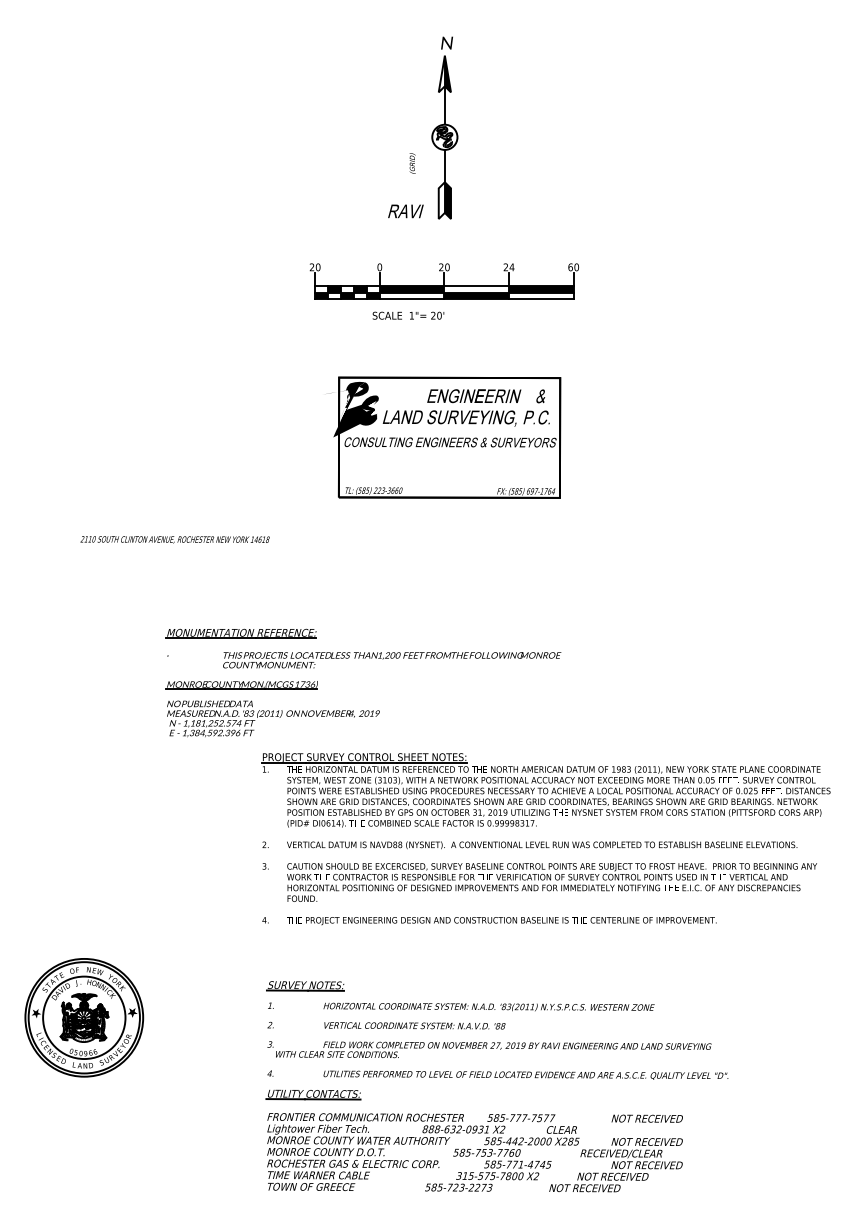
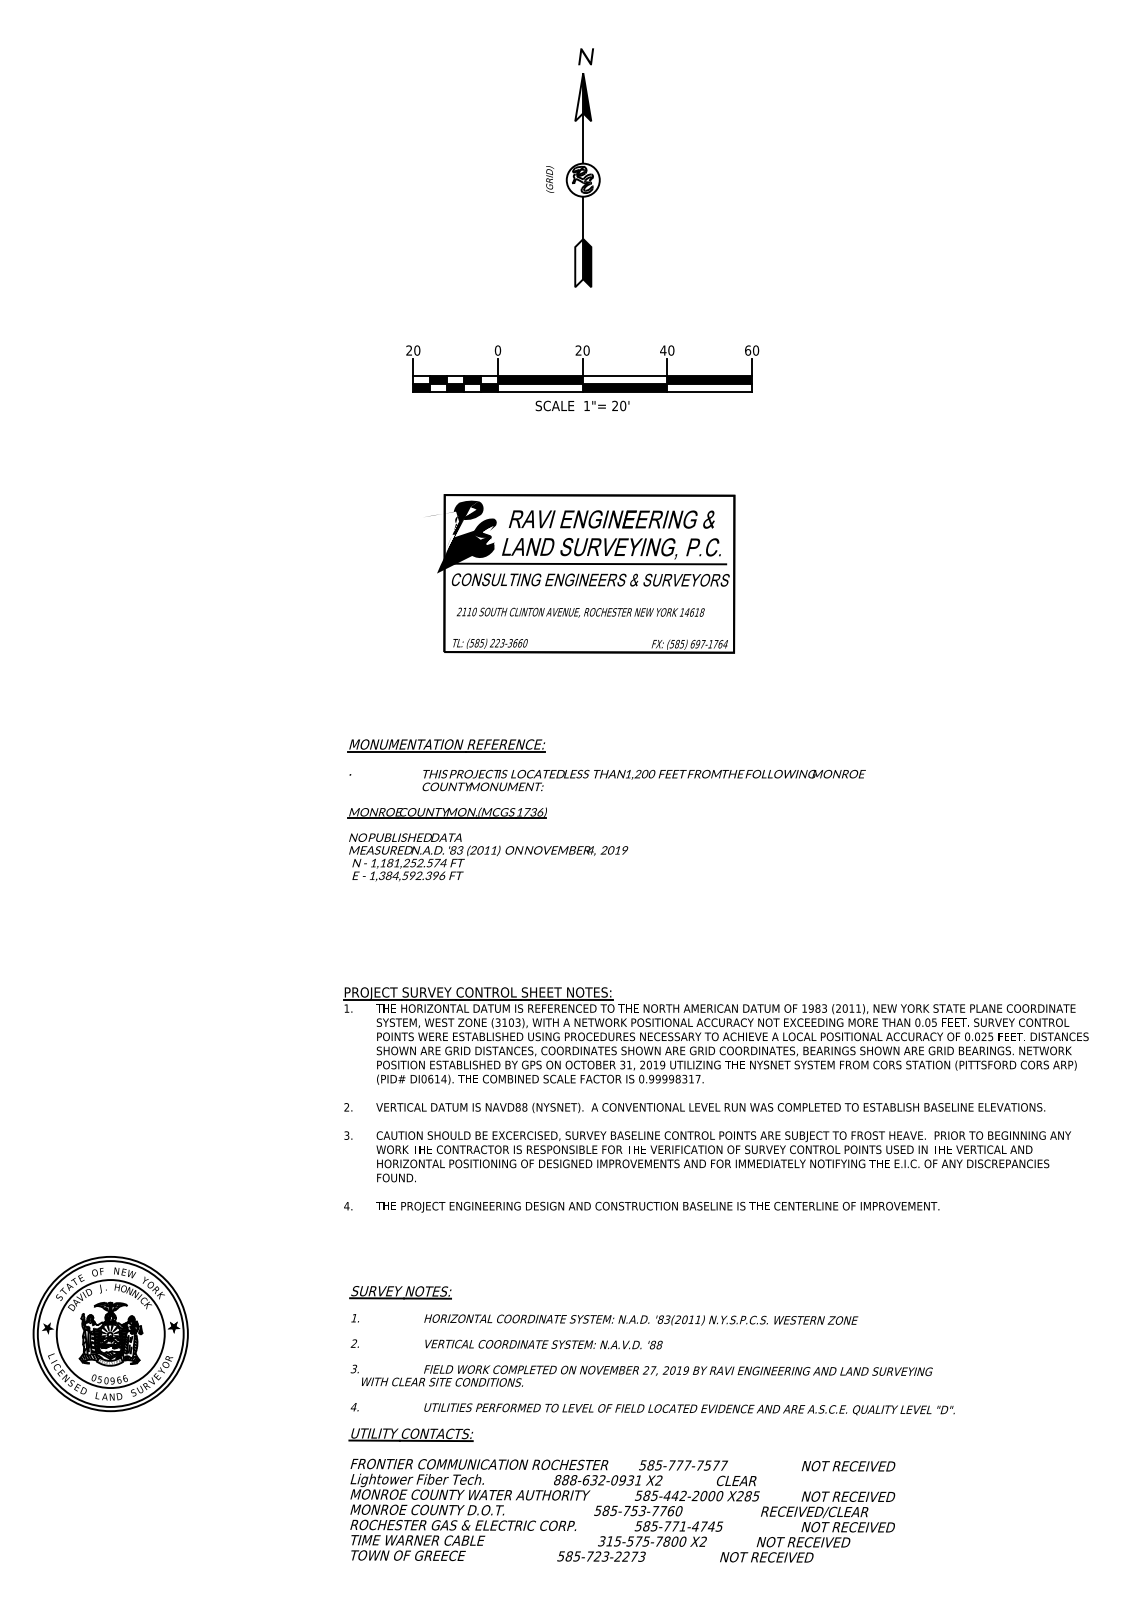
text: (413, 163) -> (550, 179), moved
part: (405, 211) -> (531, 519), moved
text: (509, 267) -> (667, 350), 24 -> 40
text: (408, 315) -> (582, 405), moved
fill: (526, 396) -> (690, 519), added
line: (448, 429) -> (588, 563), added
text: (174, 539) -> (580, 612), moved
part: (363, 658) -> (606, 778), moved

